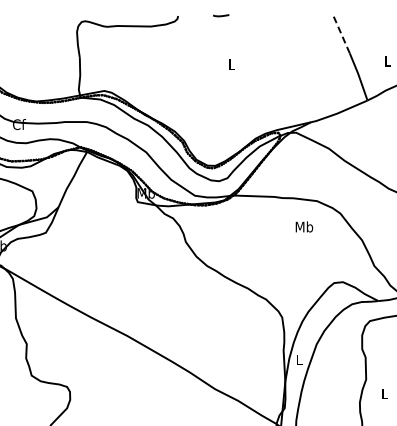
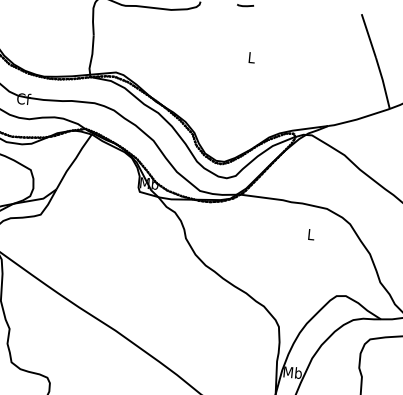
line: (340, 32) -> (368, 35), dashed -> solid
text: (304, 226) -> (311, 234), Mb -> L
text: (299, 359) -> (292, 372), L -> Mb

